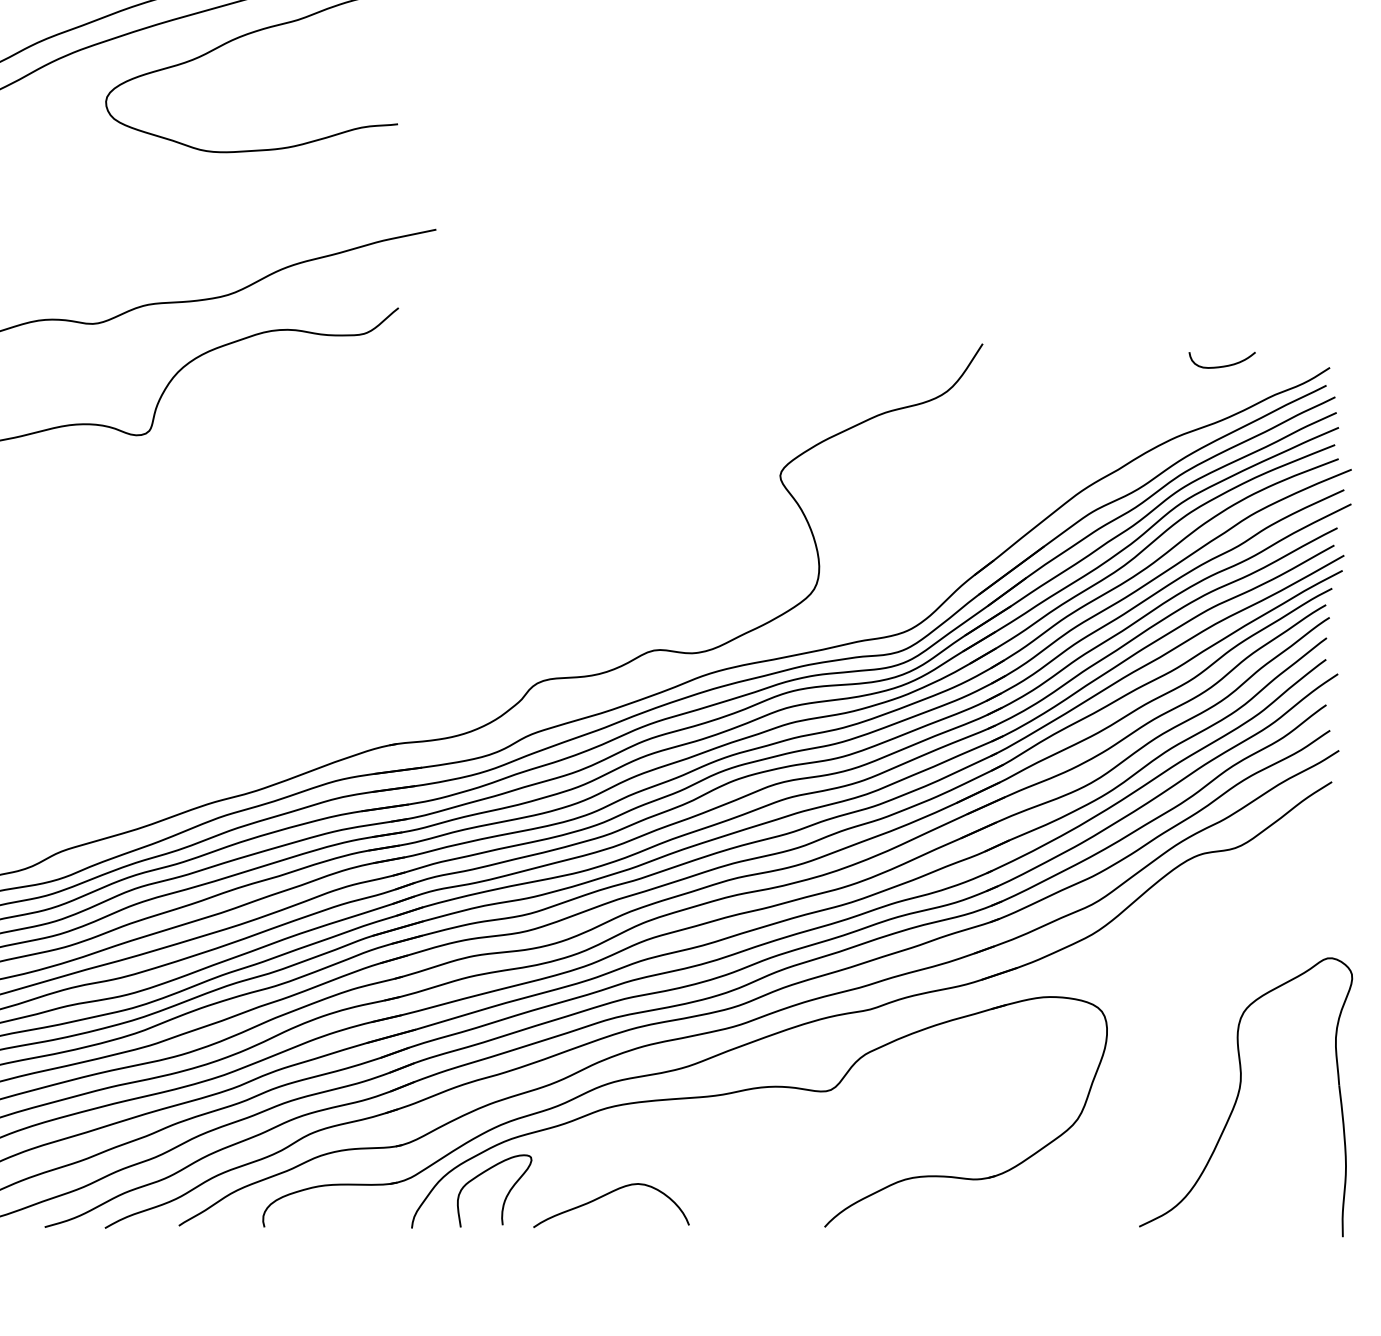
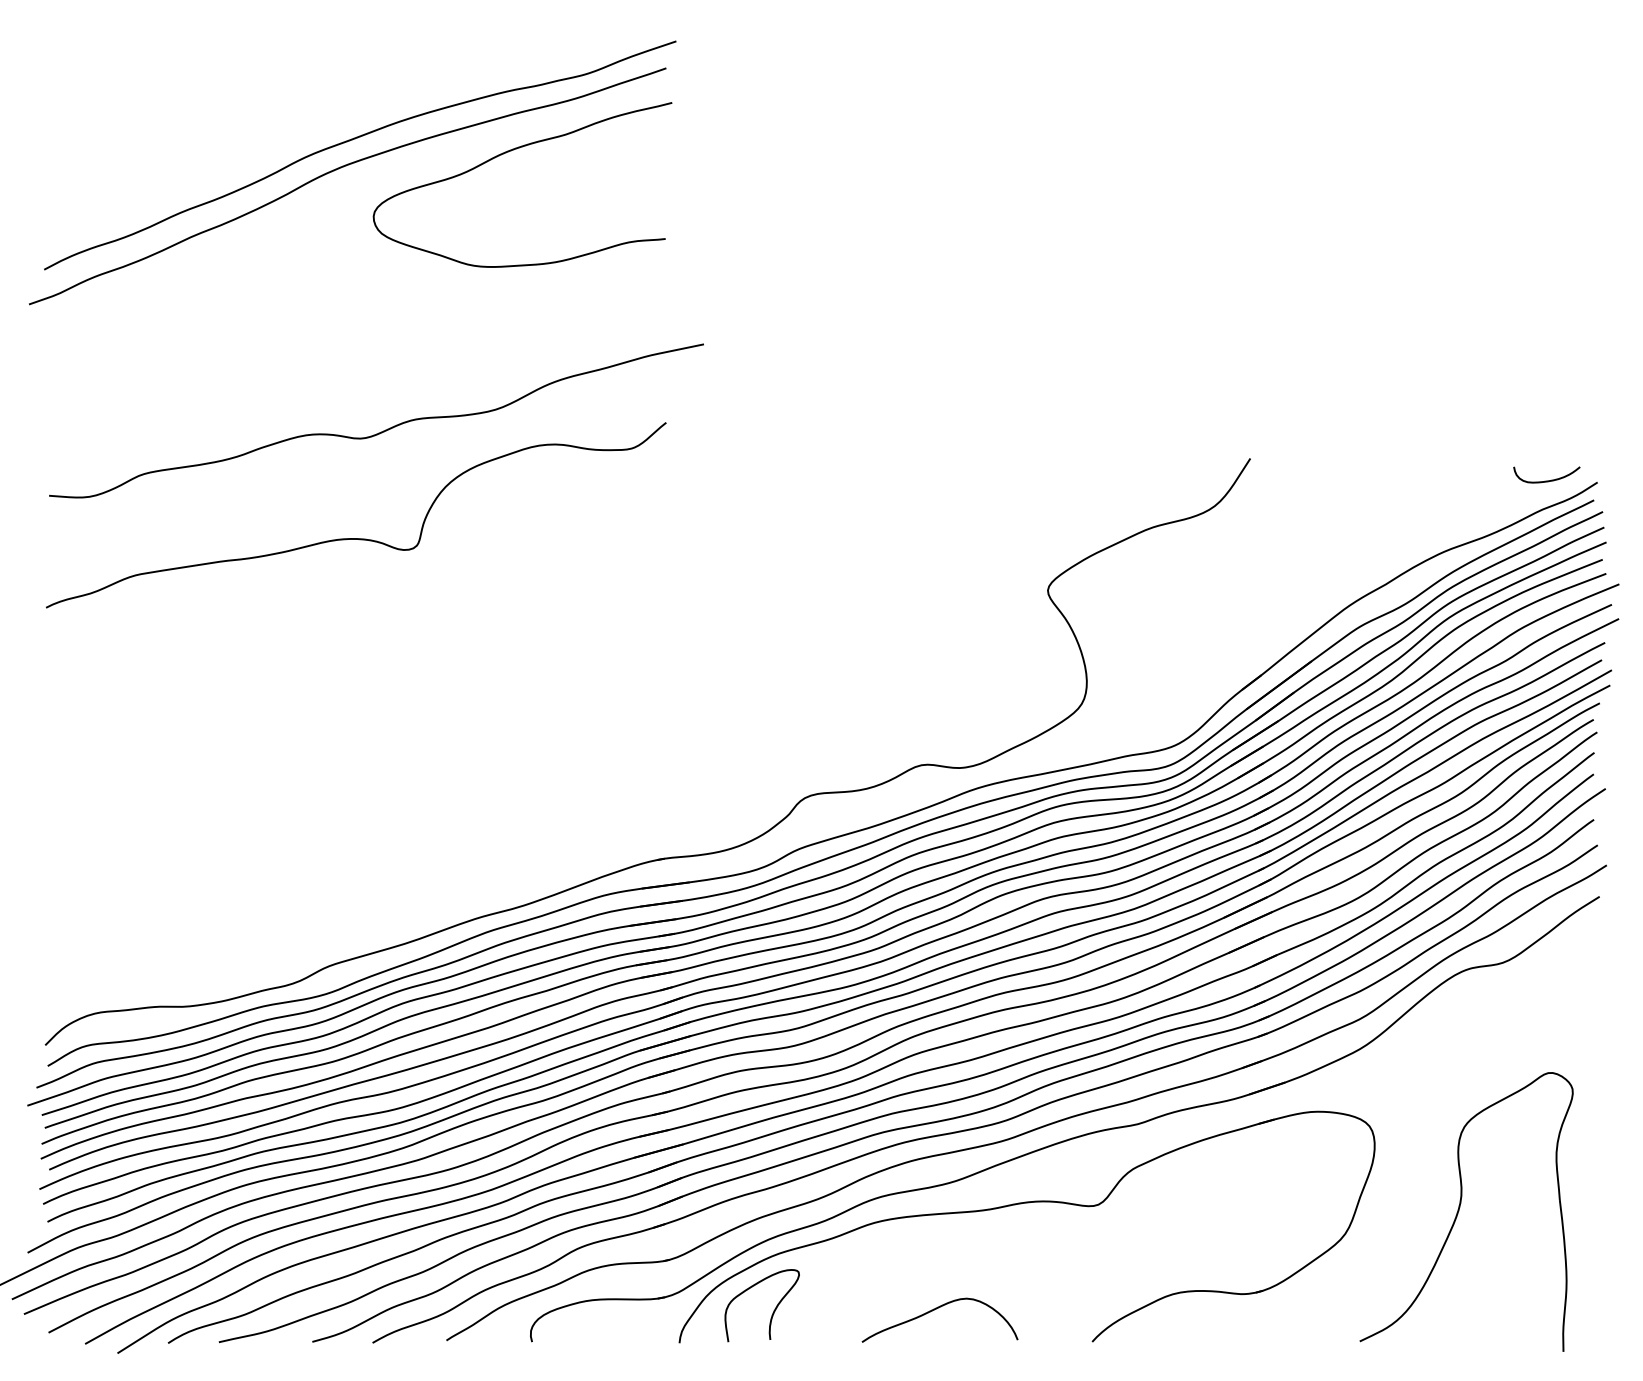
curve: (1221, 365) -> (1546, 480), moved
part: (1238, 1096) -> (1459, 1211), moved
curve: (605, 1195) -> (934, 1310), moved

